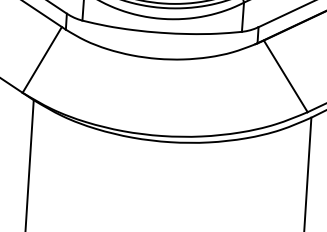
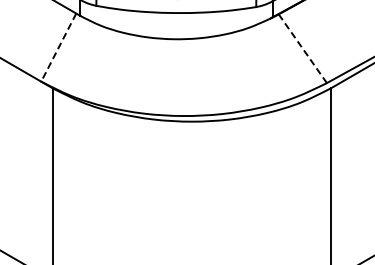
line: (41, 60) -> (58, 48), solid -> dashed
line: (285, 76) -> (302, 48), solid -> dashed

